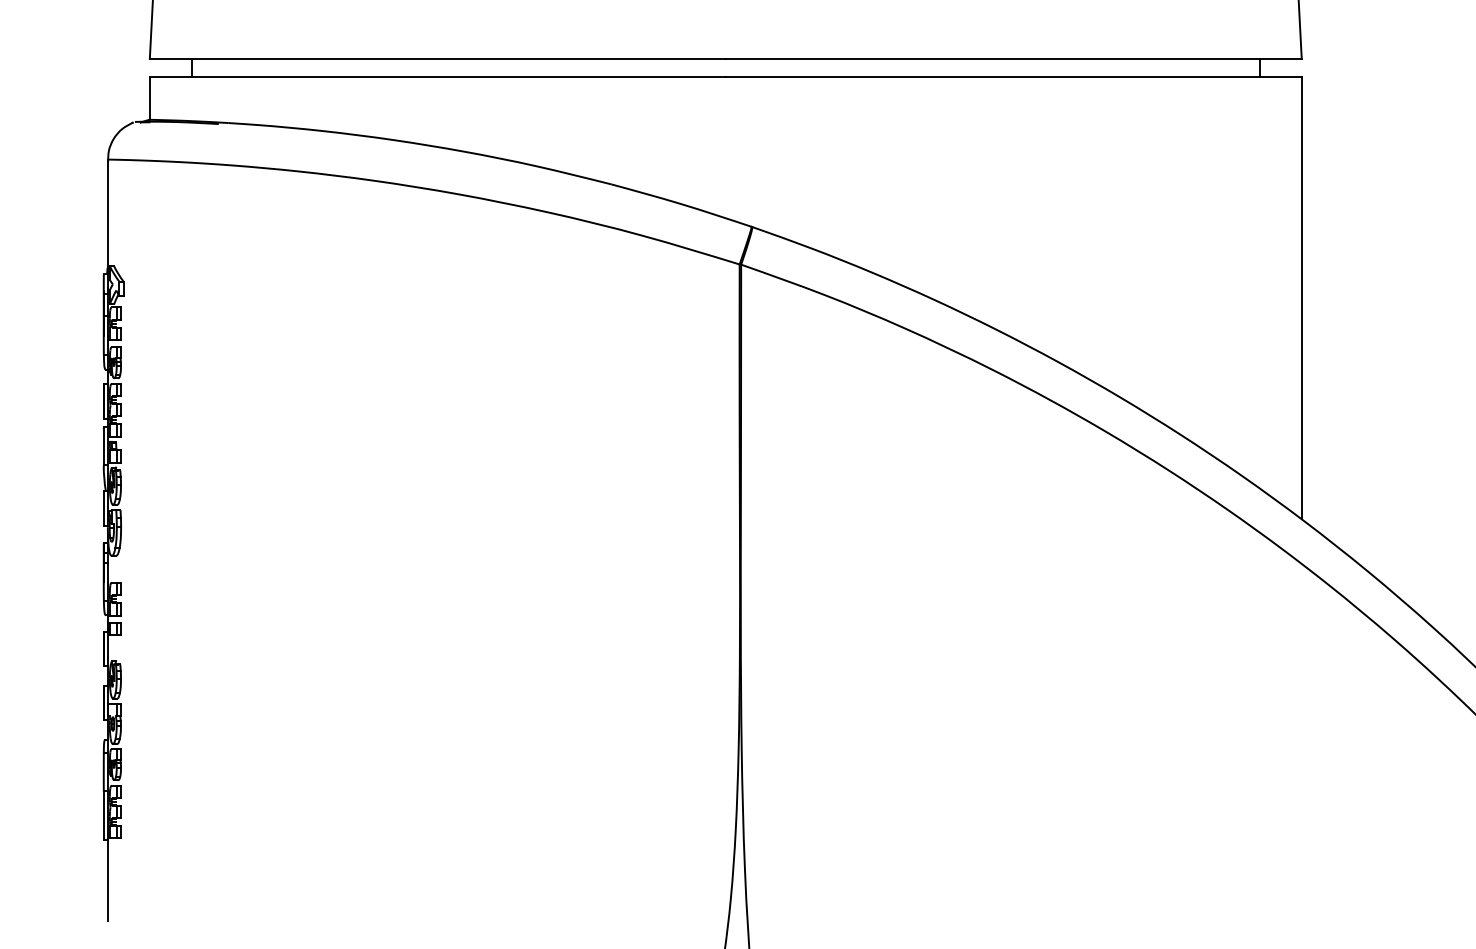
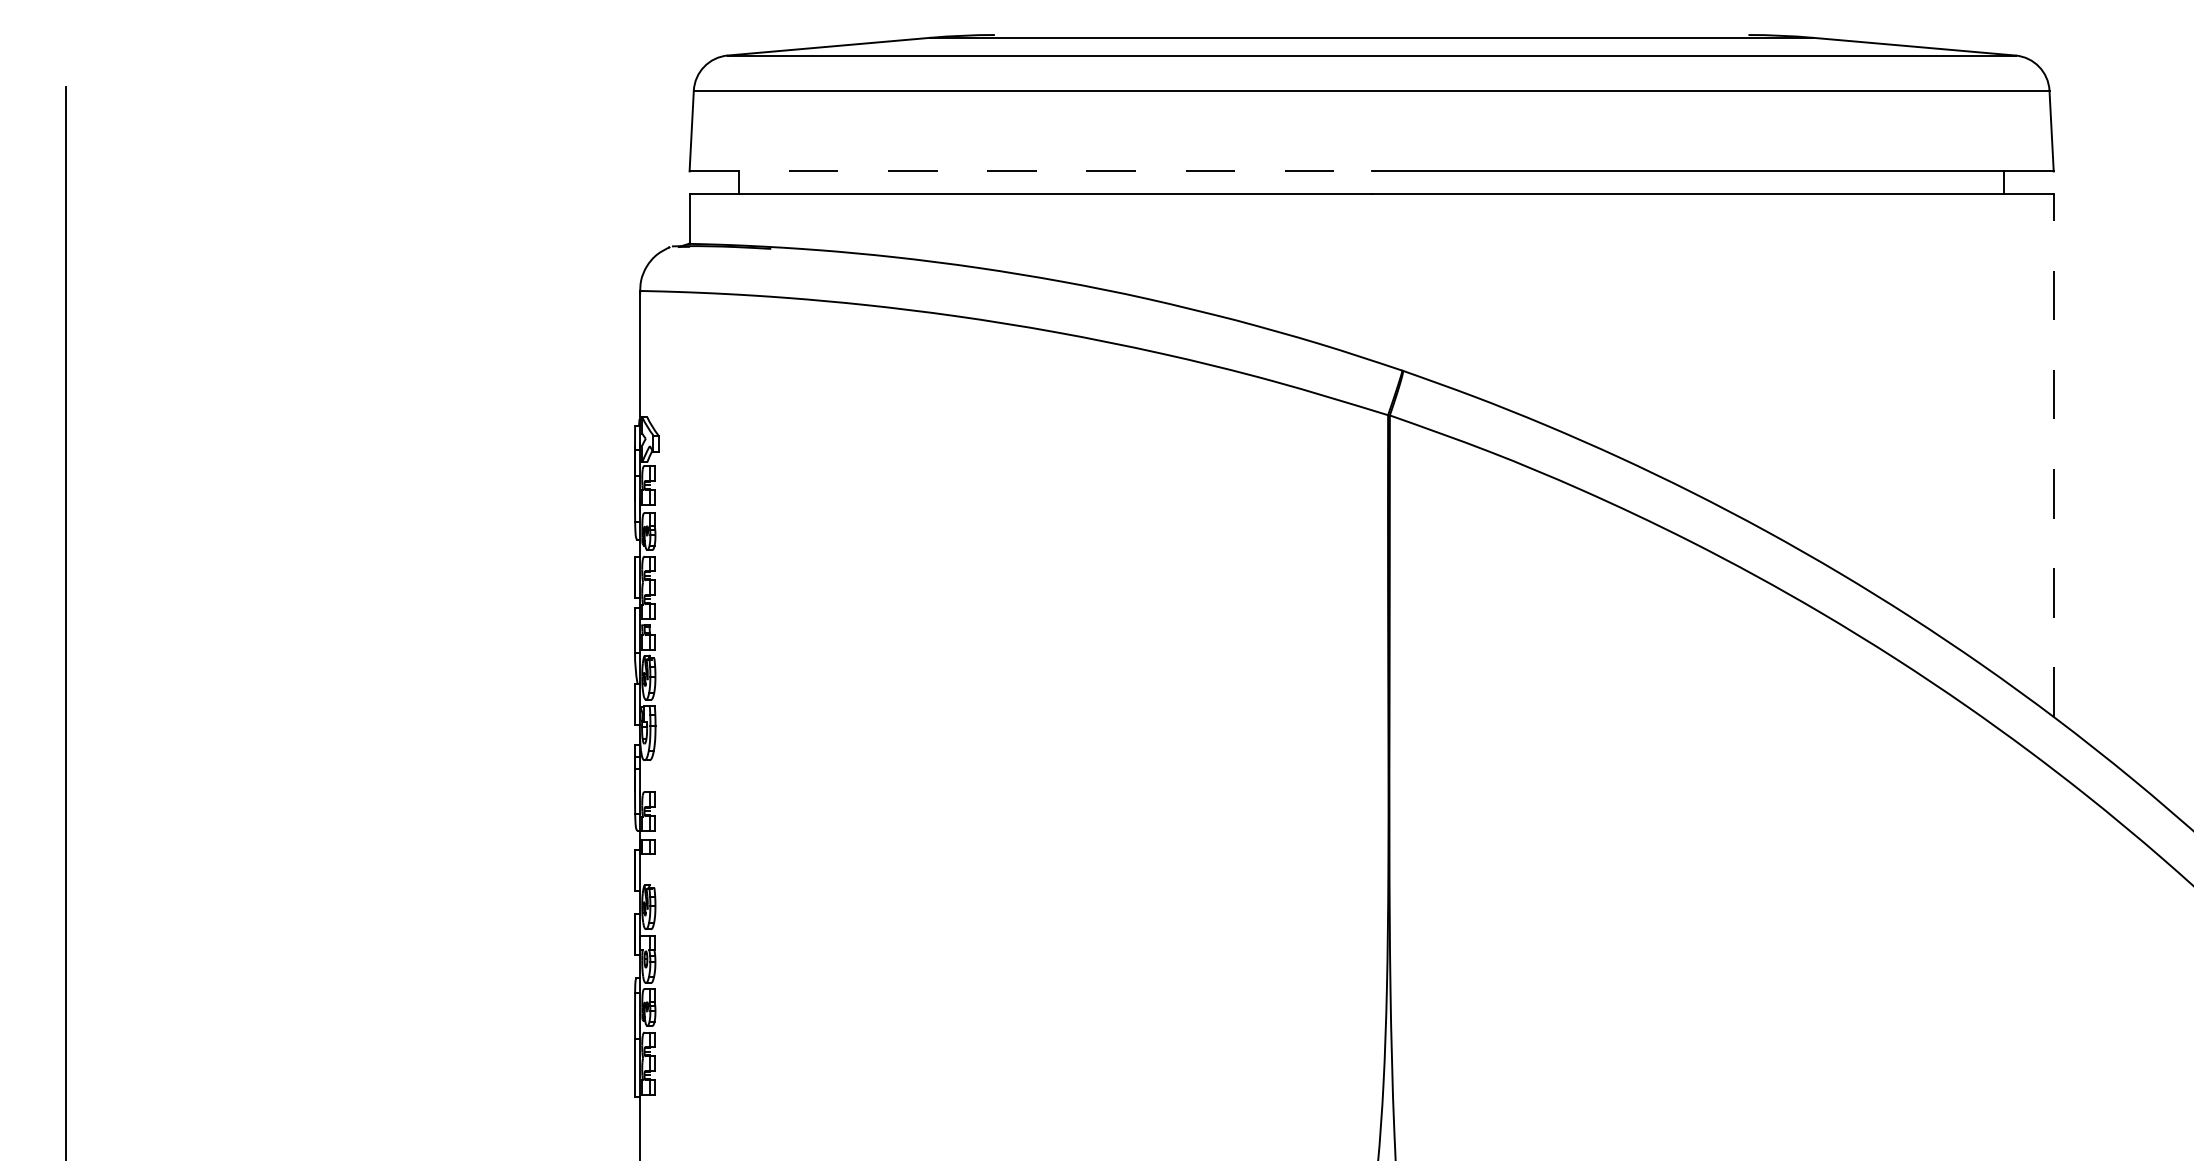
line: (438, 58) -> (1031, 171), solid -> dashed
line: (1301, 298) -> (2053, 455), solid -> dashed

